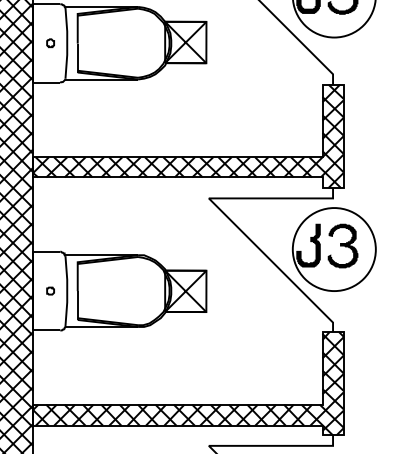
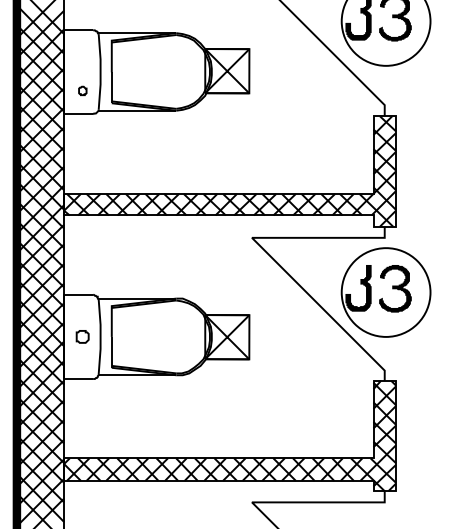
part: (50, 42) -> (82, 90), moved
part: (50, 290) -> (82, 336), size x1.6

